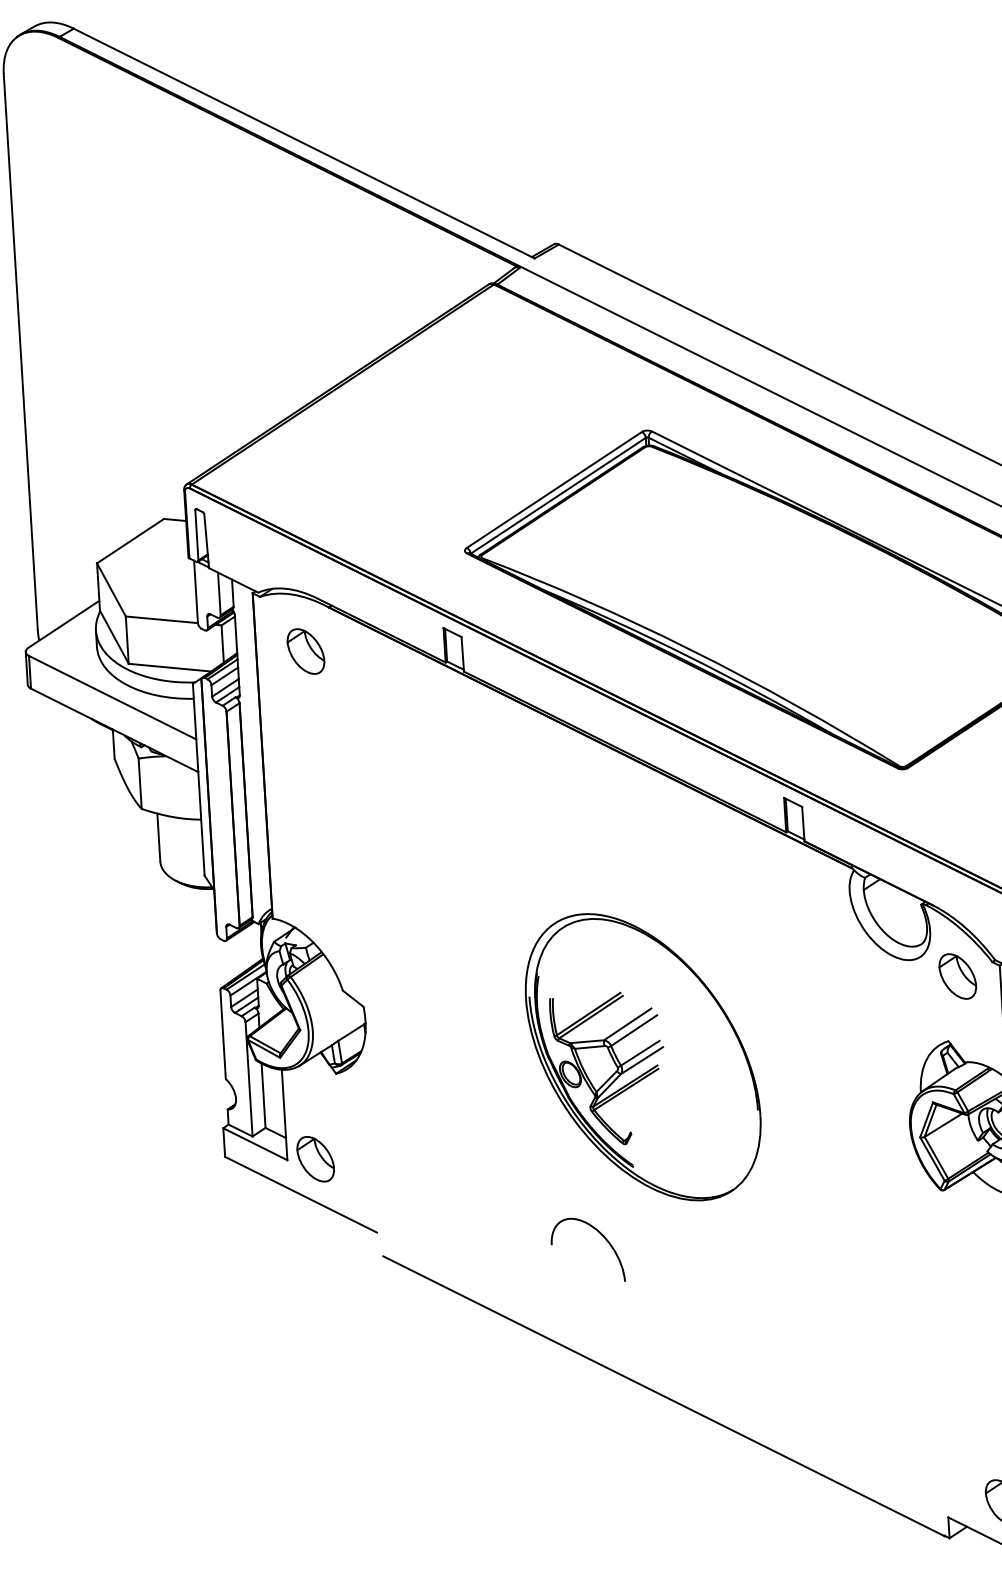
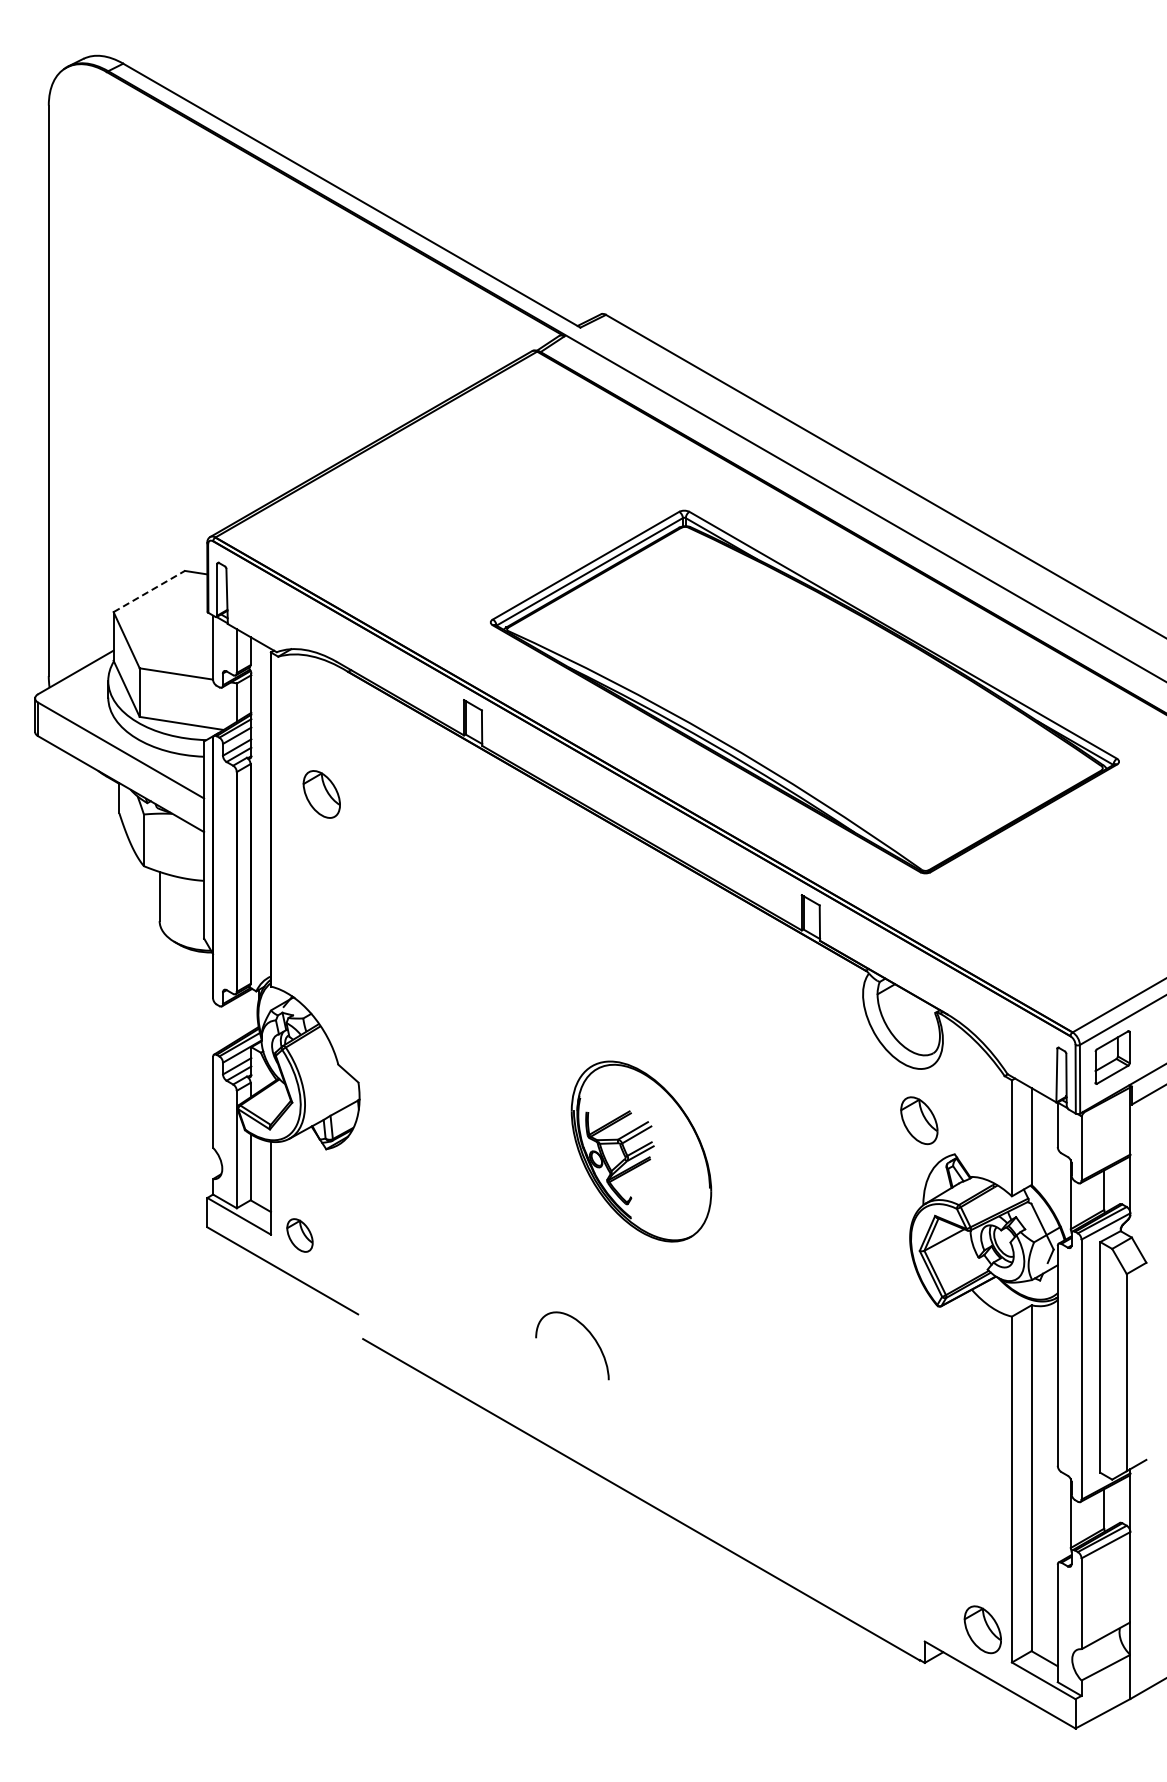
line: (130, 541) -> (149, 591), solid -> dashed
part: (305, 651) -> (321, 794), moved
part: (957, 976) -> (919, 1120), moved
part: (643, 1057) -> (641, 1151), size x0.6
part: (315, 1159) -> (299, 1235), size x0.7

